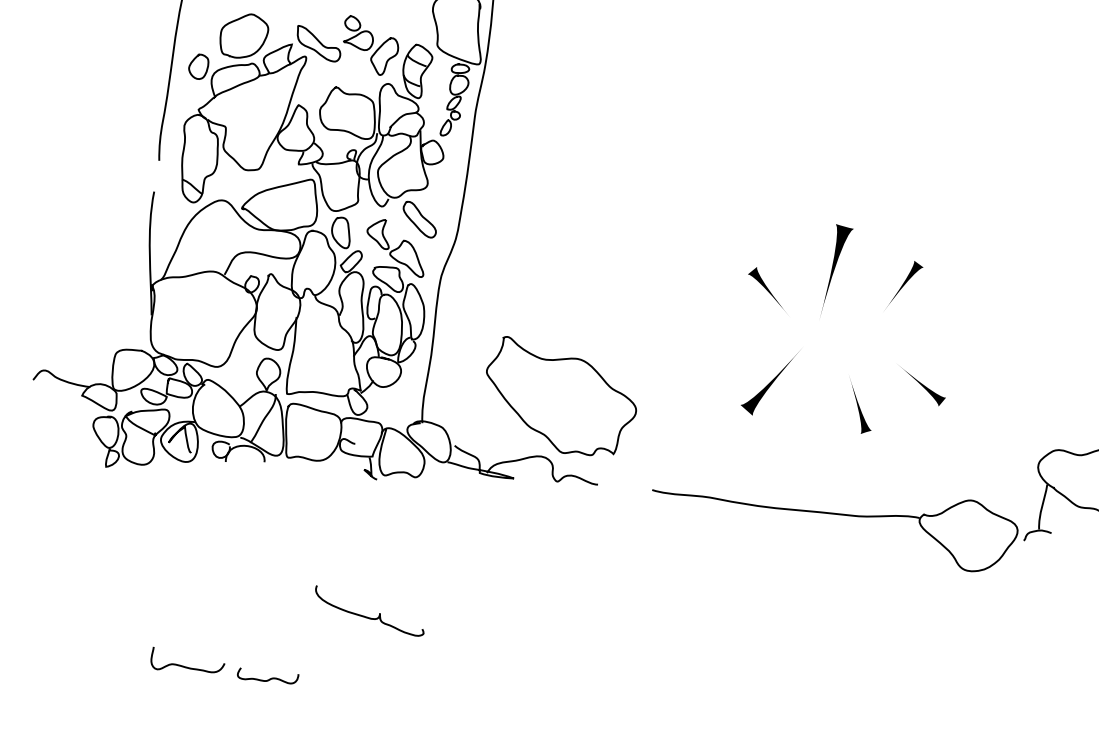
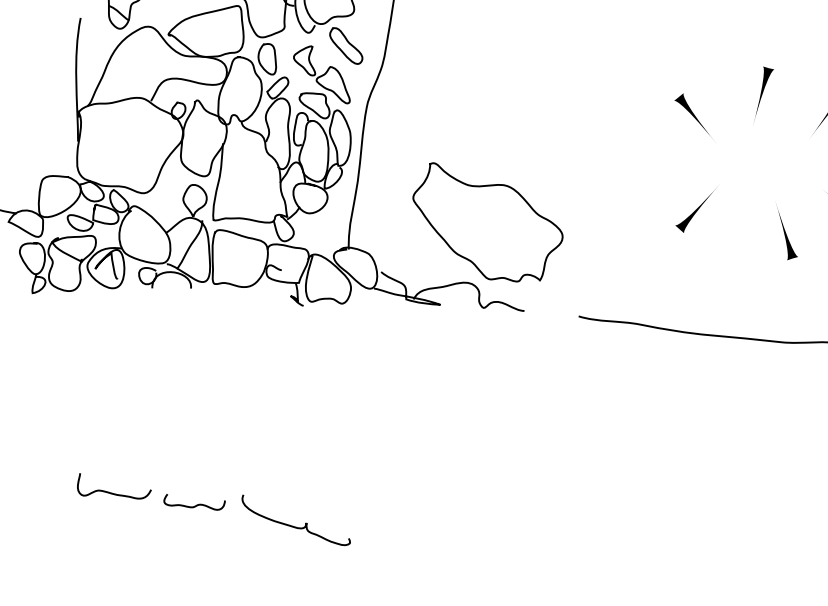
part: (837, 266) -> (763, 92), size x0.62
part: (769, 384) -> (695, 210), size x0.71
curve: (367, 616) -> (293, 525), moved

